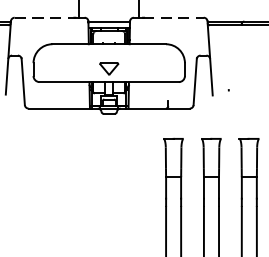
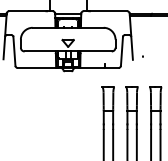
line: (45, 18) -> (28, 11), dashed -> solid
line: (173, 18) -> (108, 11), dashed -> solid

